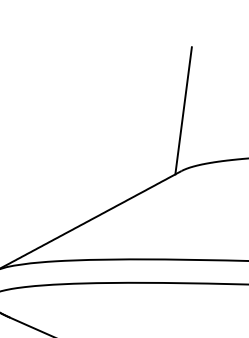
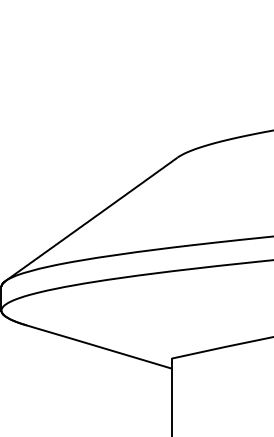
line: (183, 110) -> (171, 97), removed

